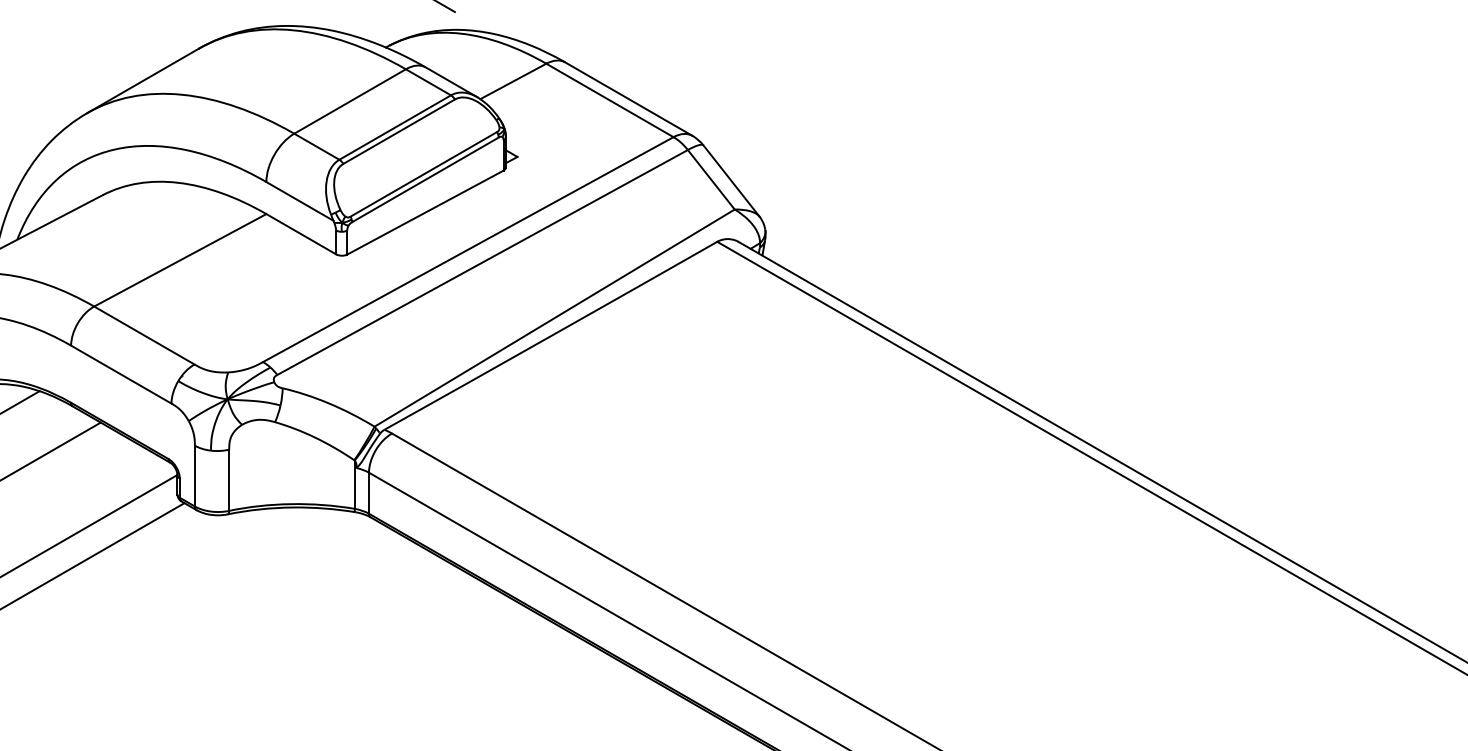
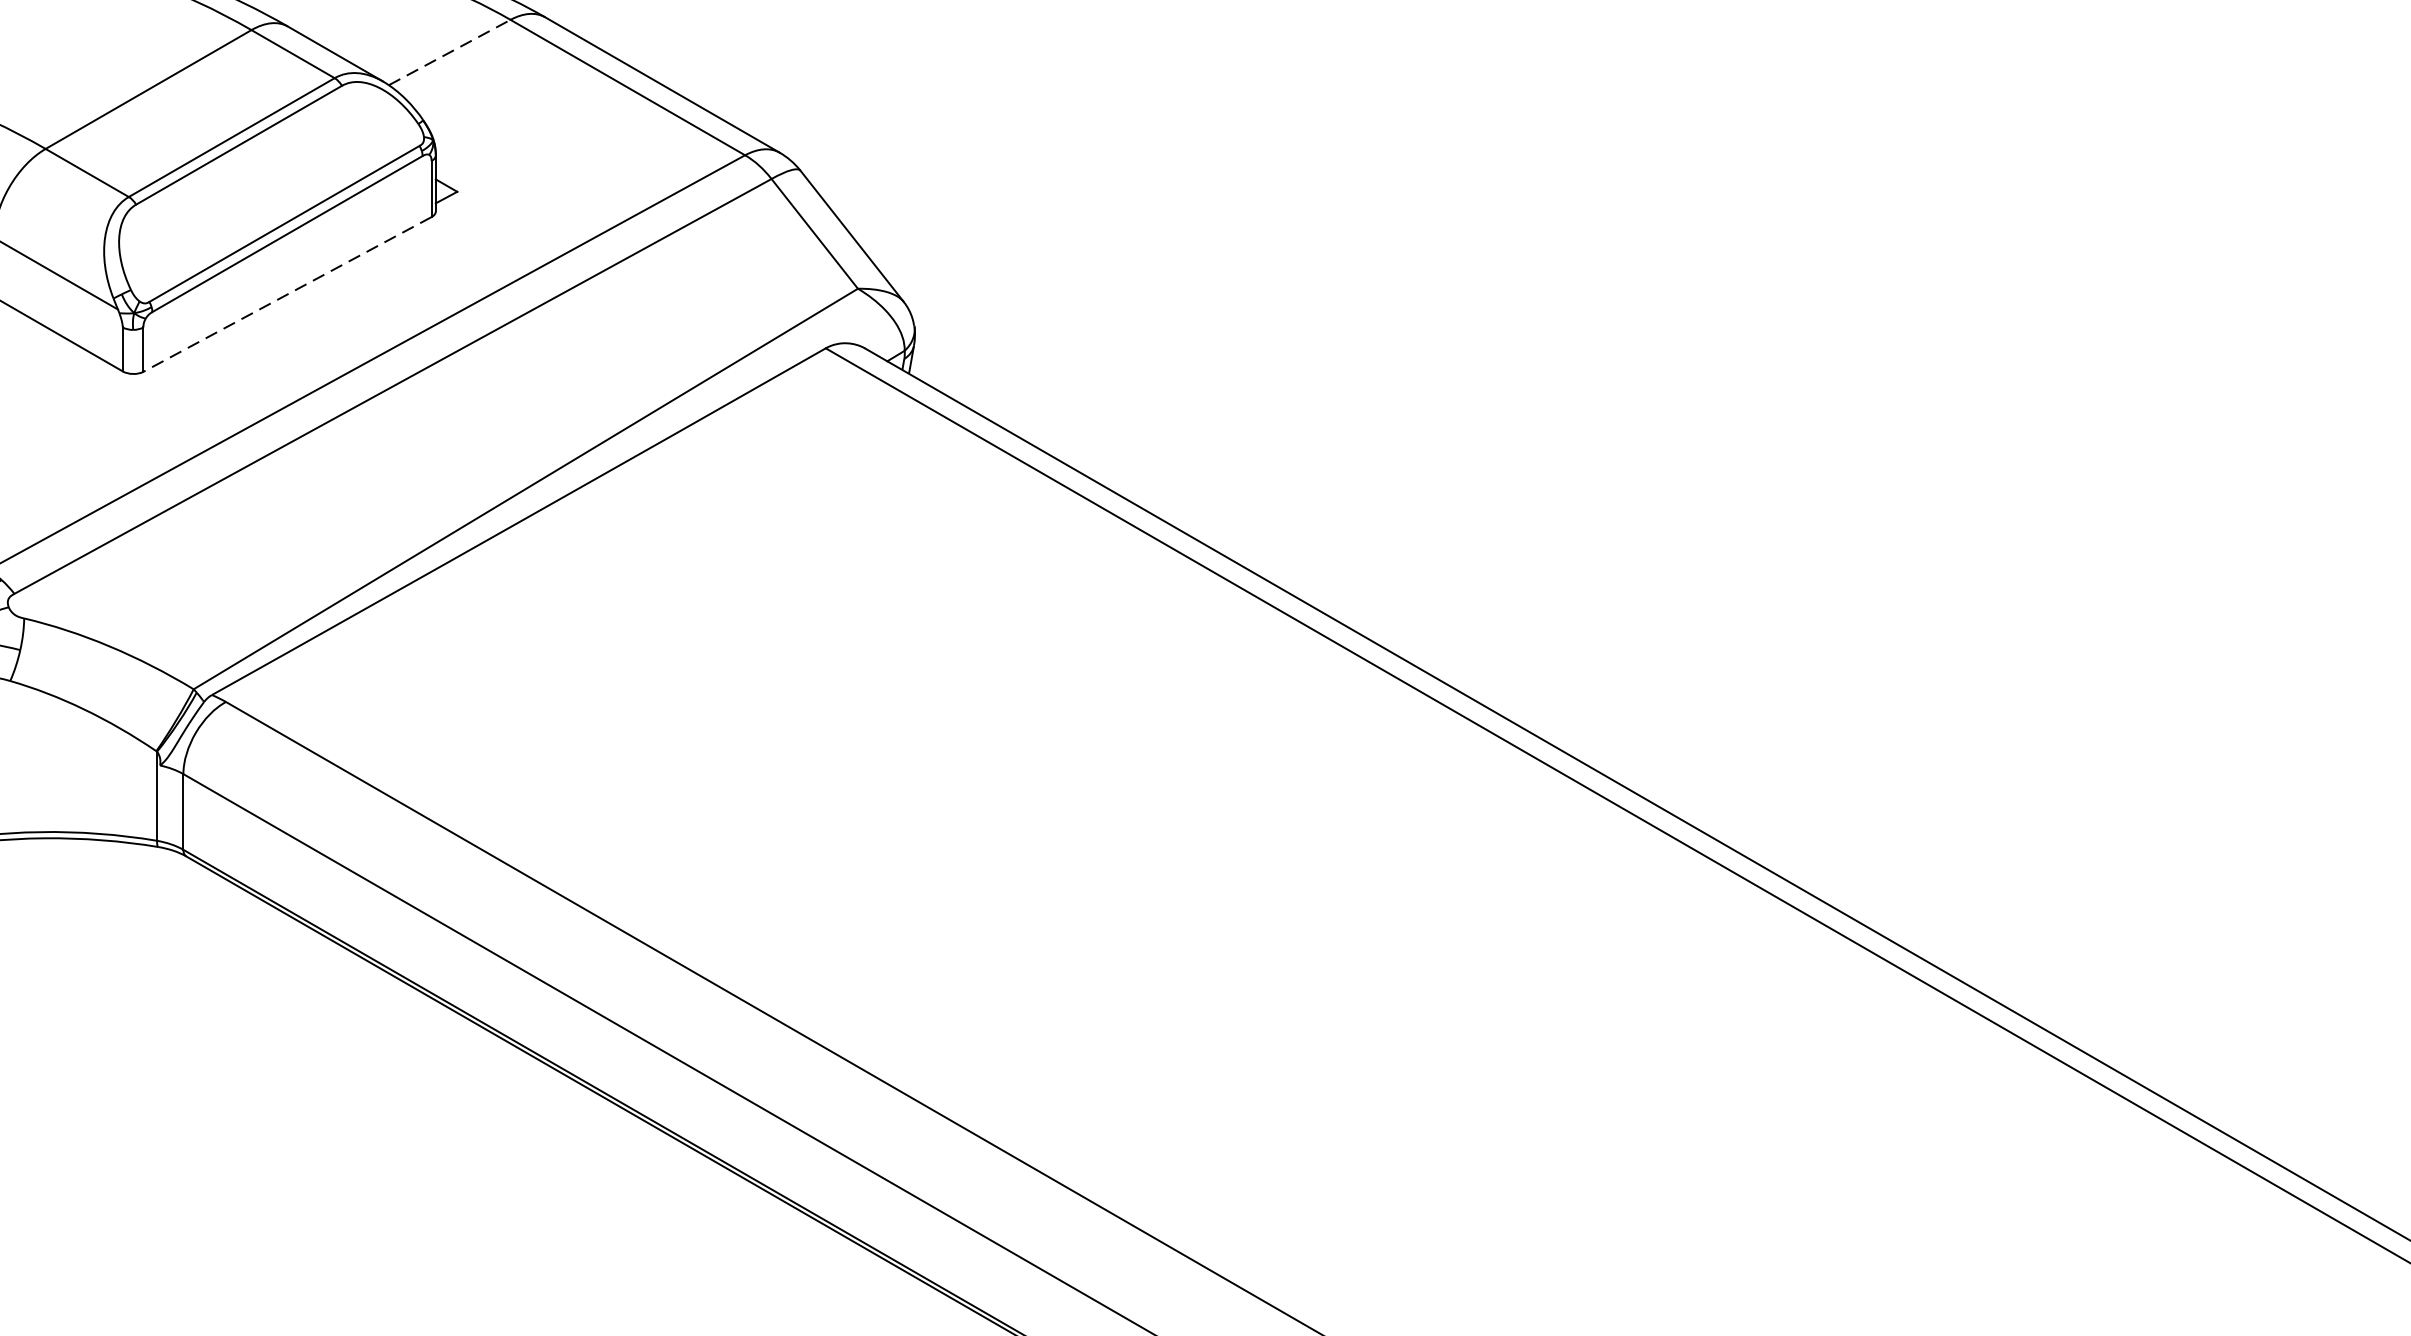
line: (513, 81) -> (449, 52), solid -> dashed
line: (425, 212) -> (287, 294), solid -> dashed

